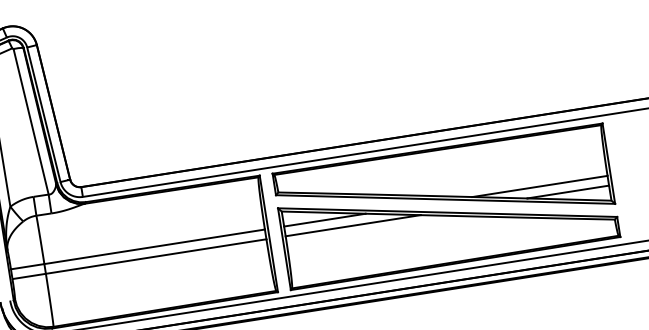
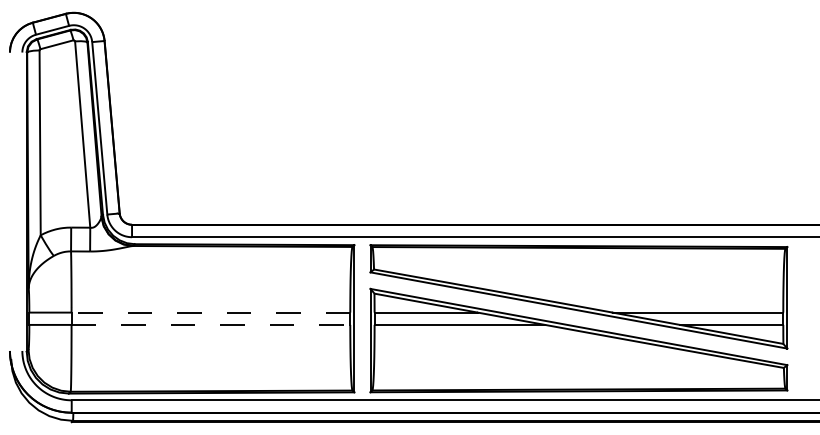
line: (154, 246) -> (210, 312), solid -> dashed
line: (156, 256) -> (211, 324), solid -> dashed

